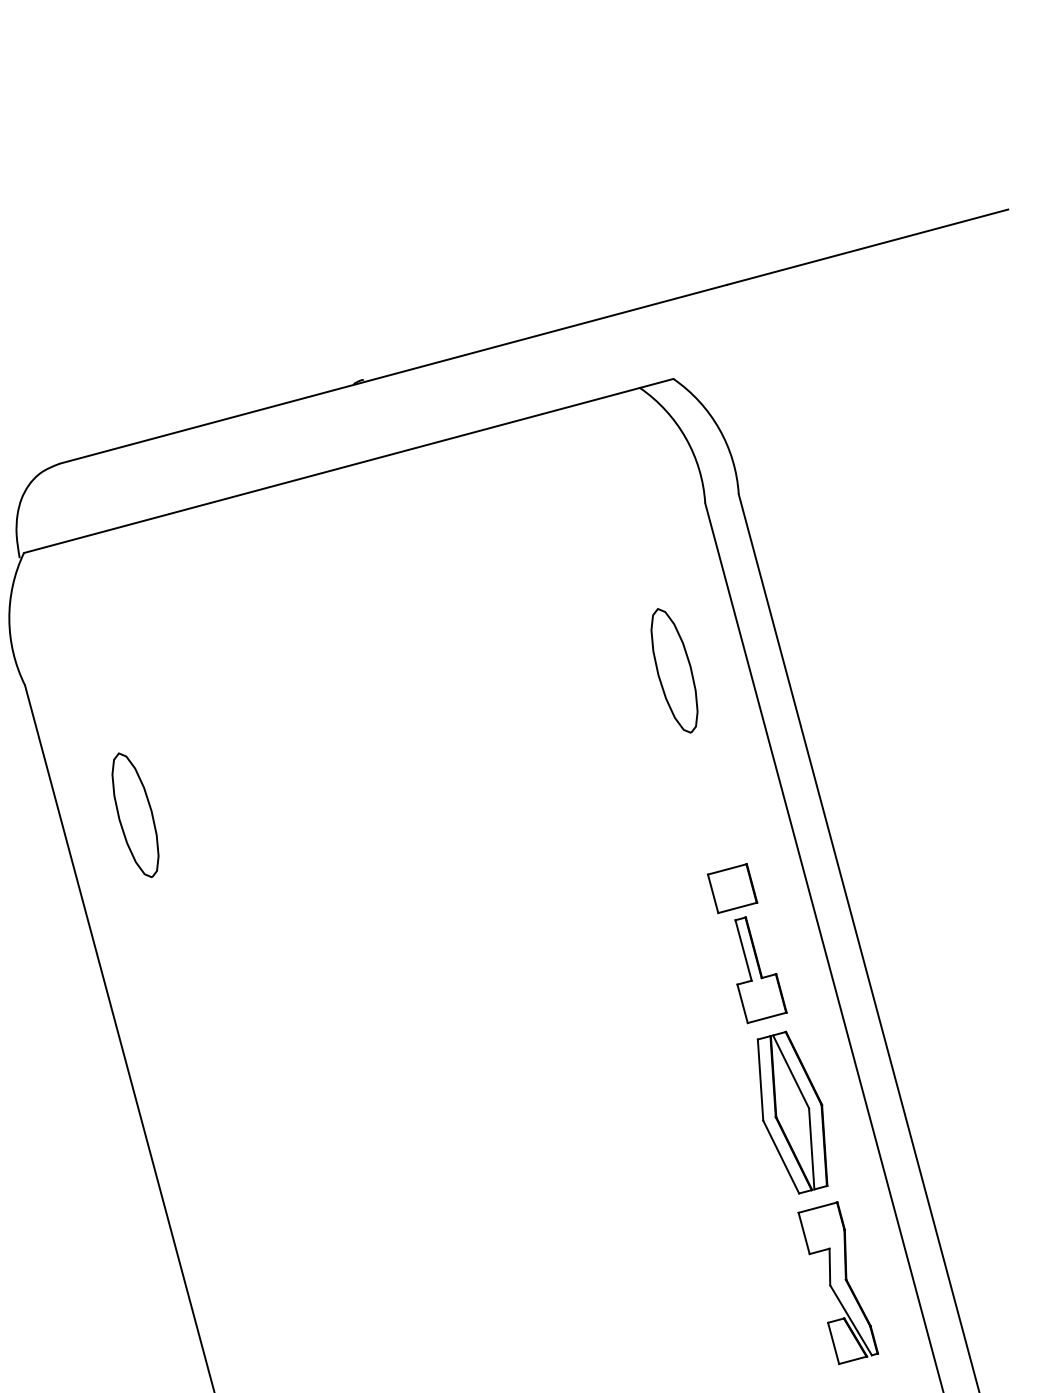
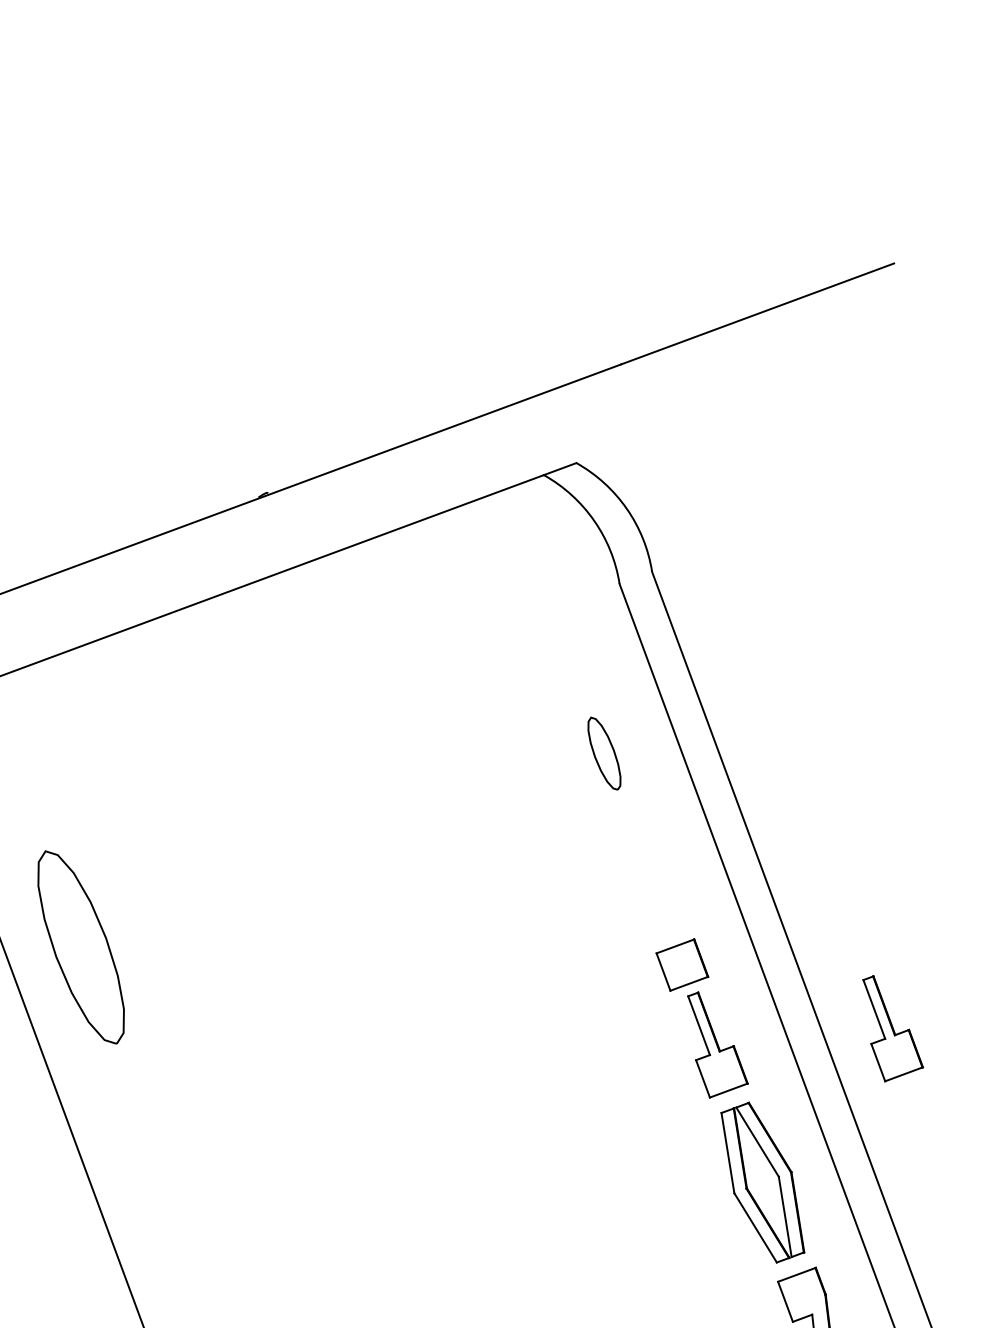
part: (674, 670) -> (604, 753), size x0.6
part: (135, 814) -> (81, 946), size x1.6
part: (936, 970) -> (893, 1027), added

